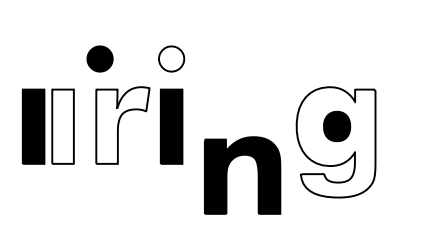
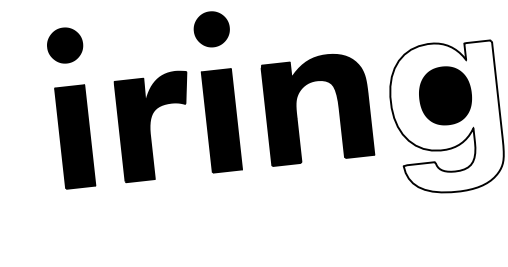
part: (99, 58) -> (64, 44), moved
fill: (171, 58) -> (211, 28), added
fill: (122, 125) -> (155, 126), added
part: (33, 126) -> (35, 141), removed
fill: (62, 126) -> (74, 136), added
part: (336, 126) -> (444, 95), size x1.43
part: (227, 175) -> (297, 110), moved

